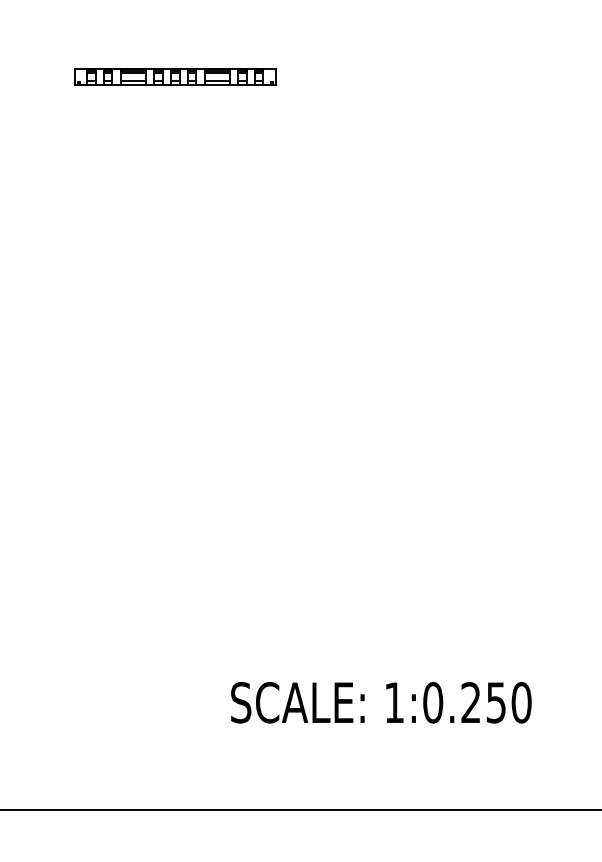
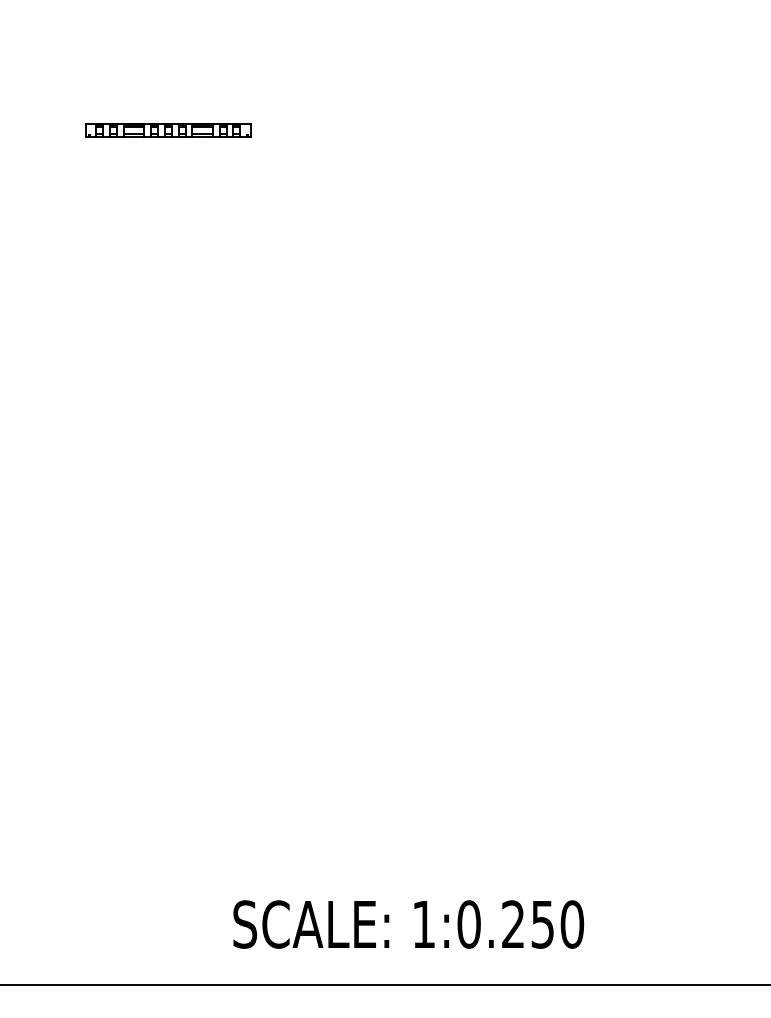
part: (175, 76) -> (168, 130), size x0.7
text: (381, 702) -> (408, 924), moved

